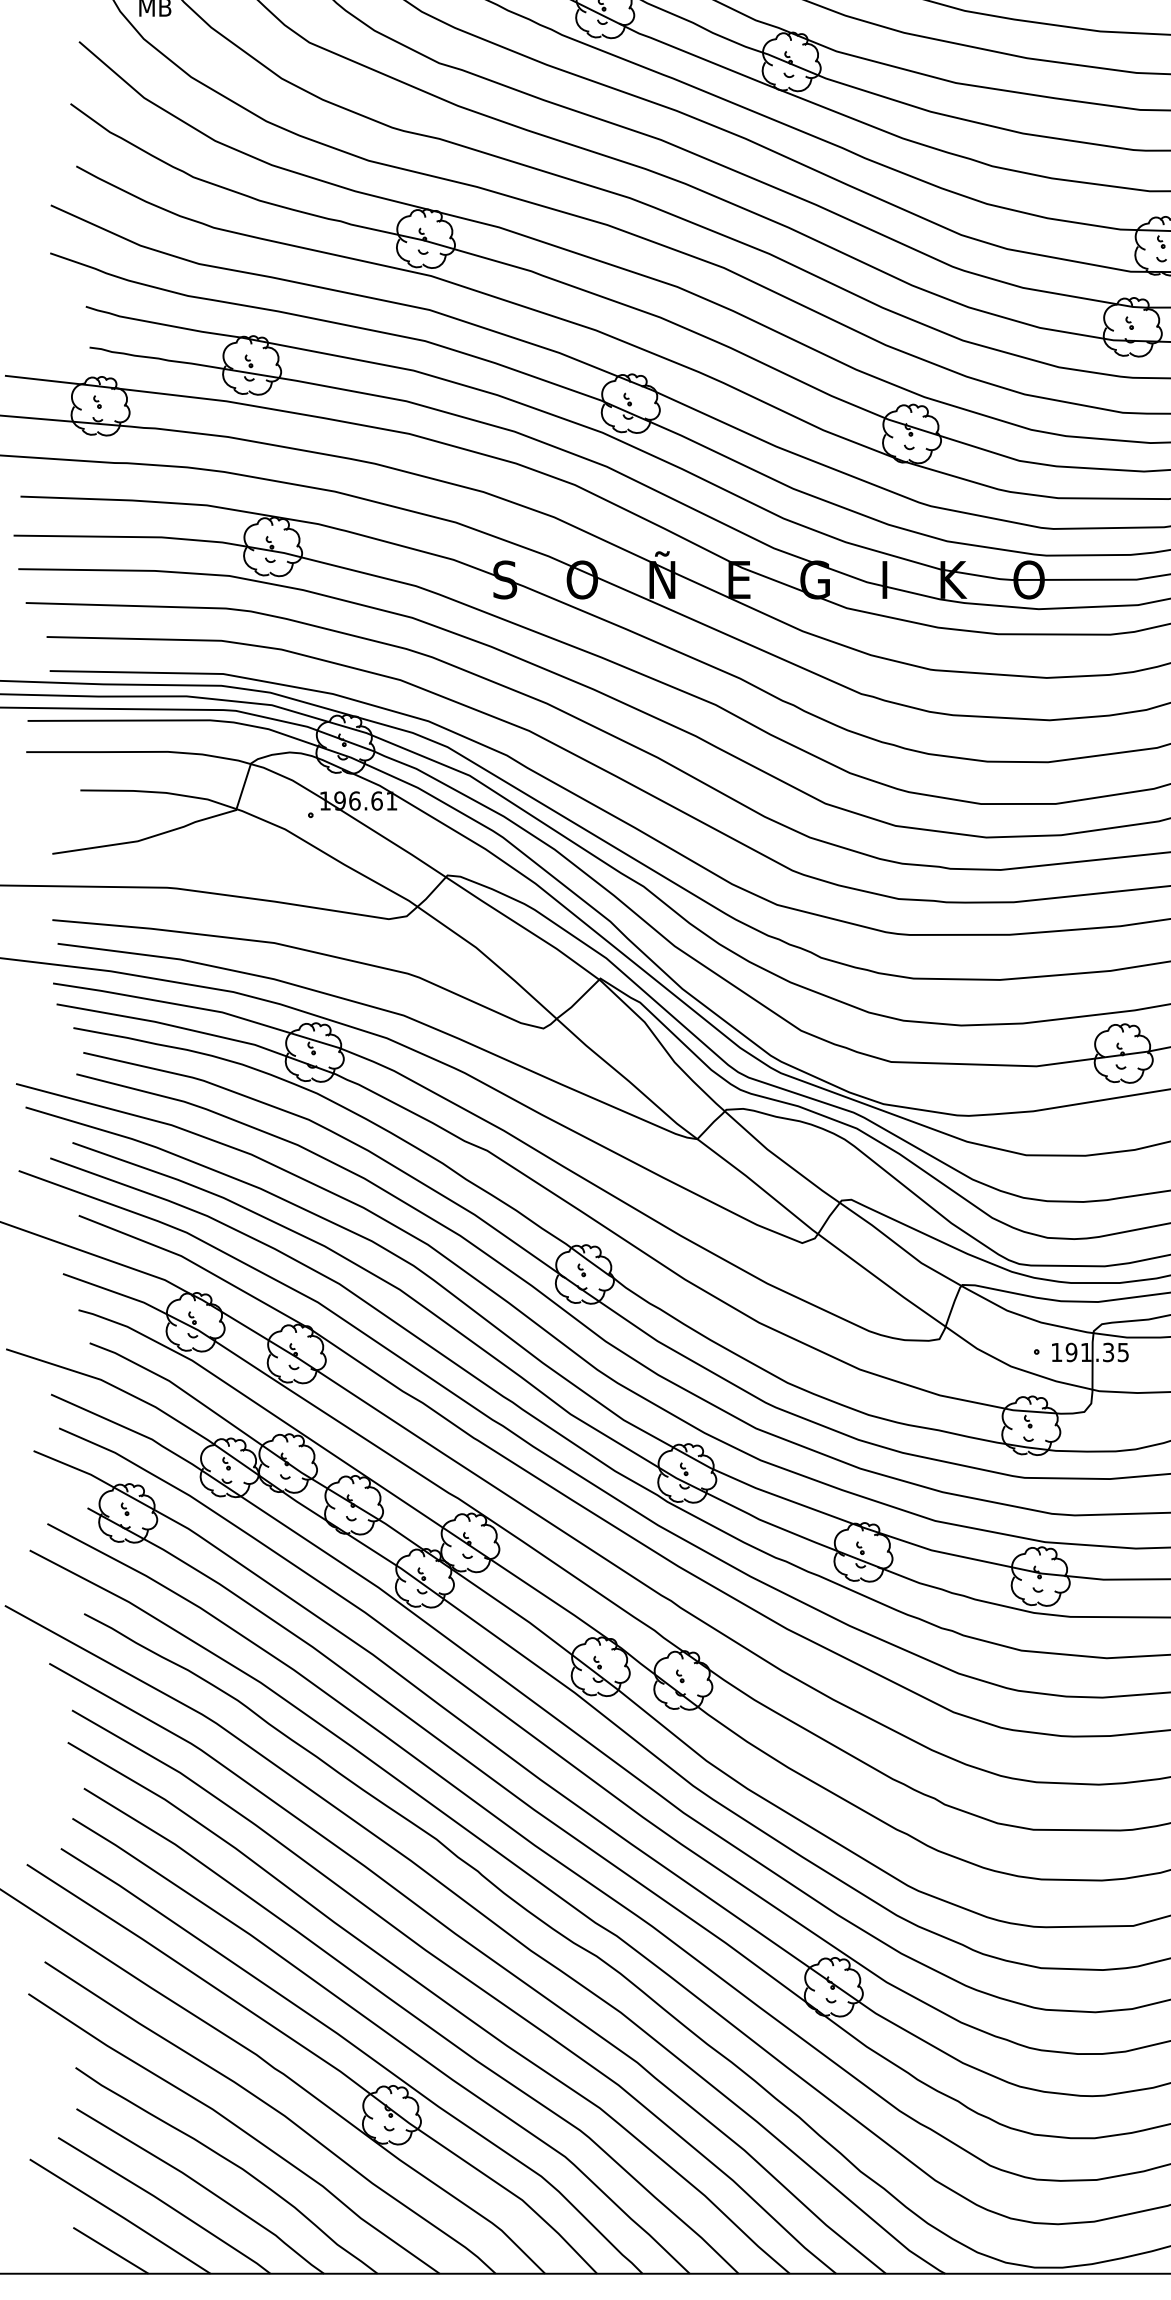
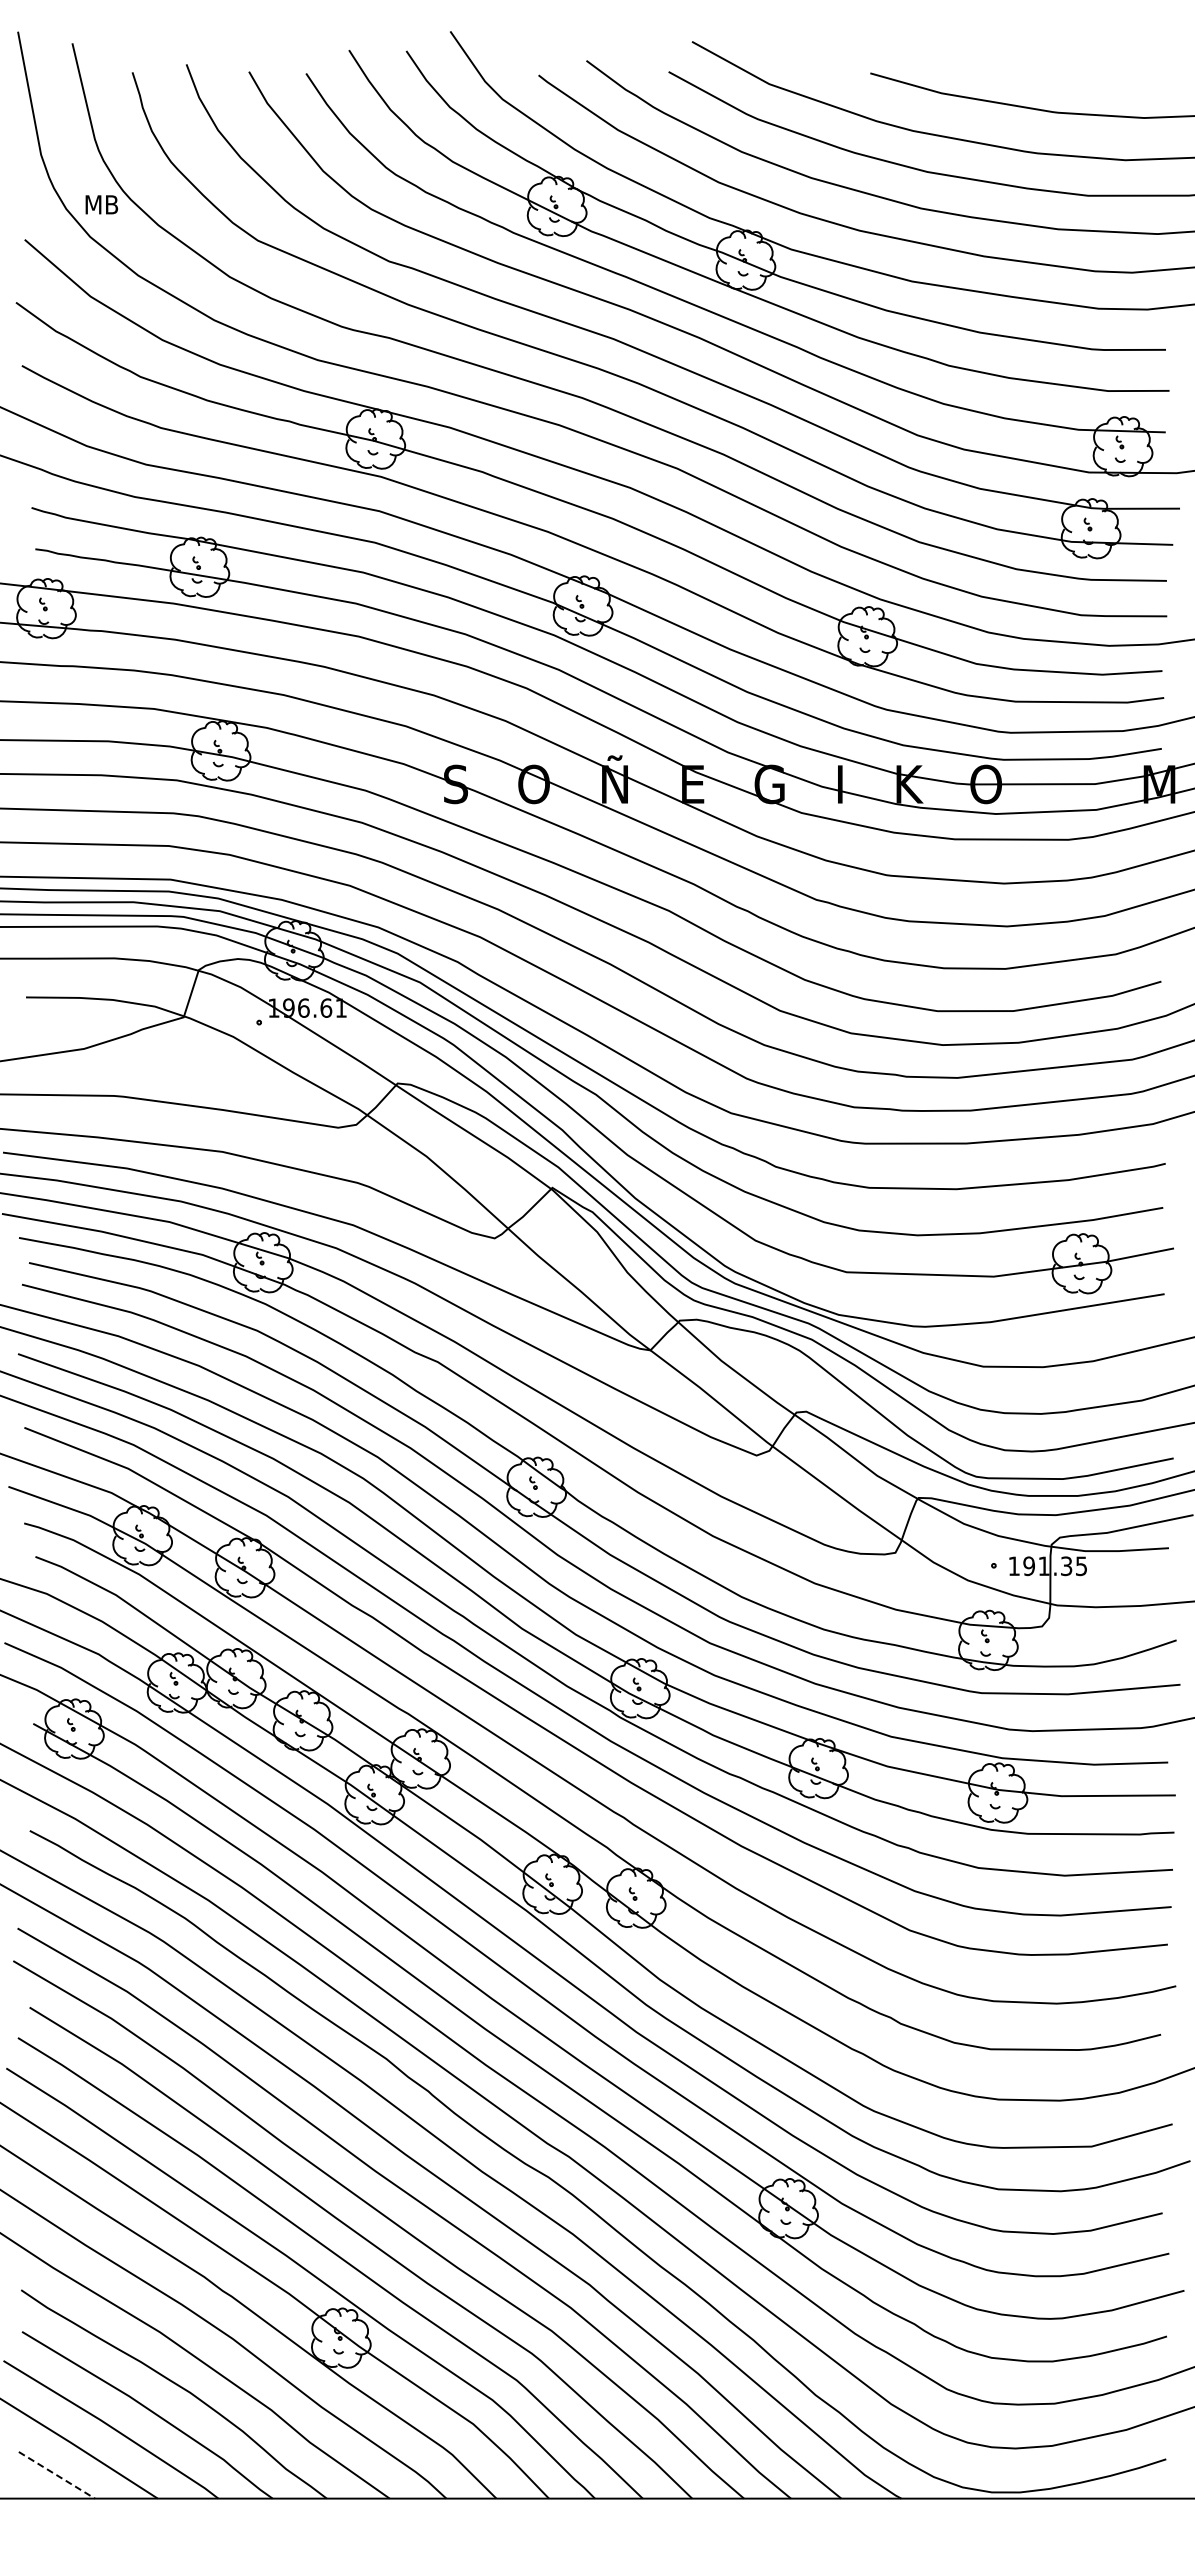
line: (110, 2250) -> (56, 2475), solid -> dashed

